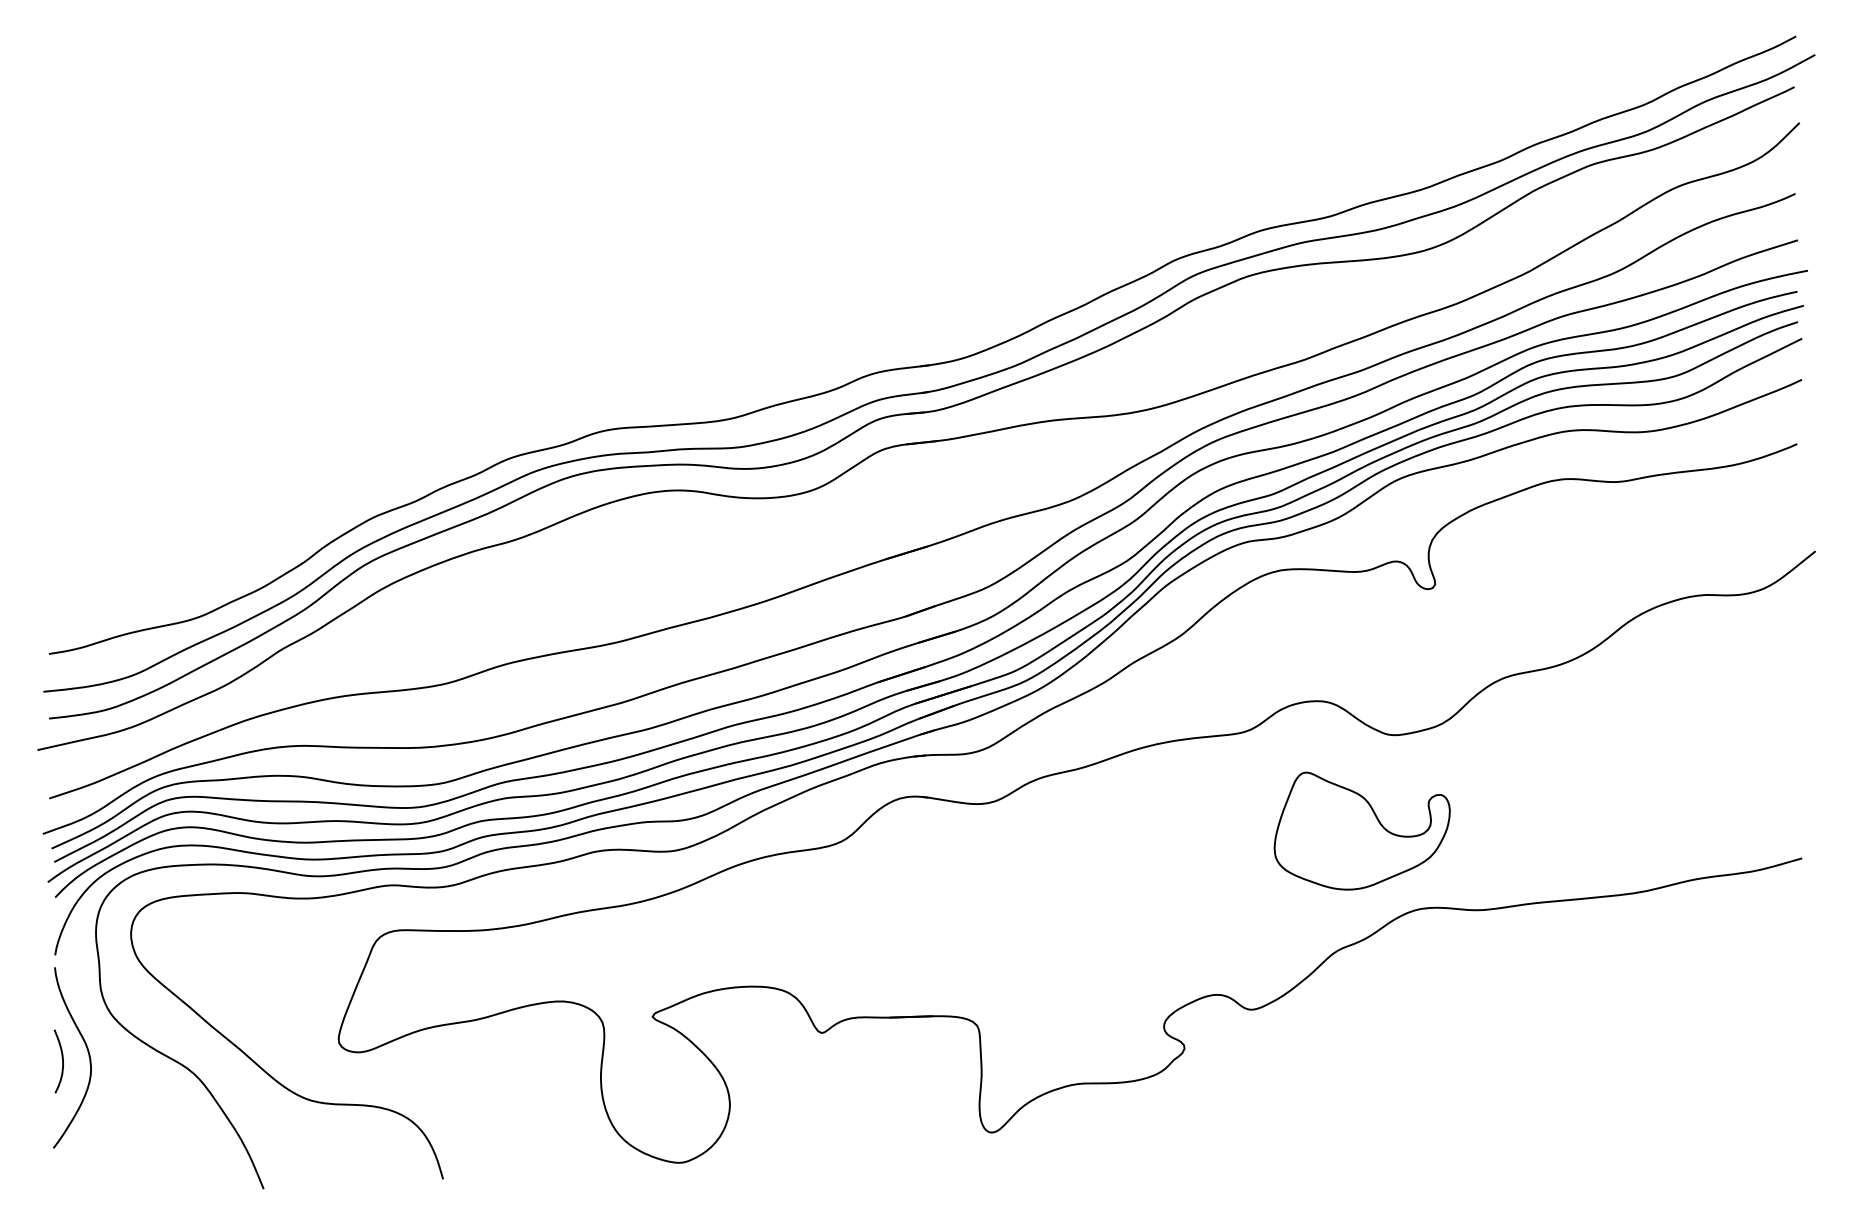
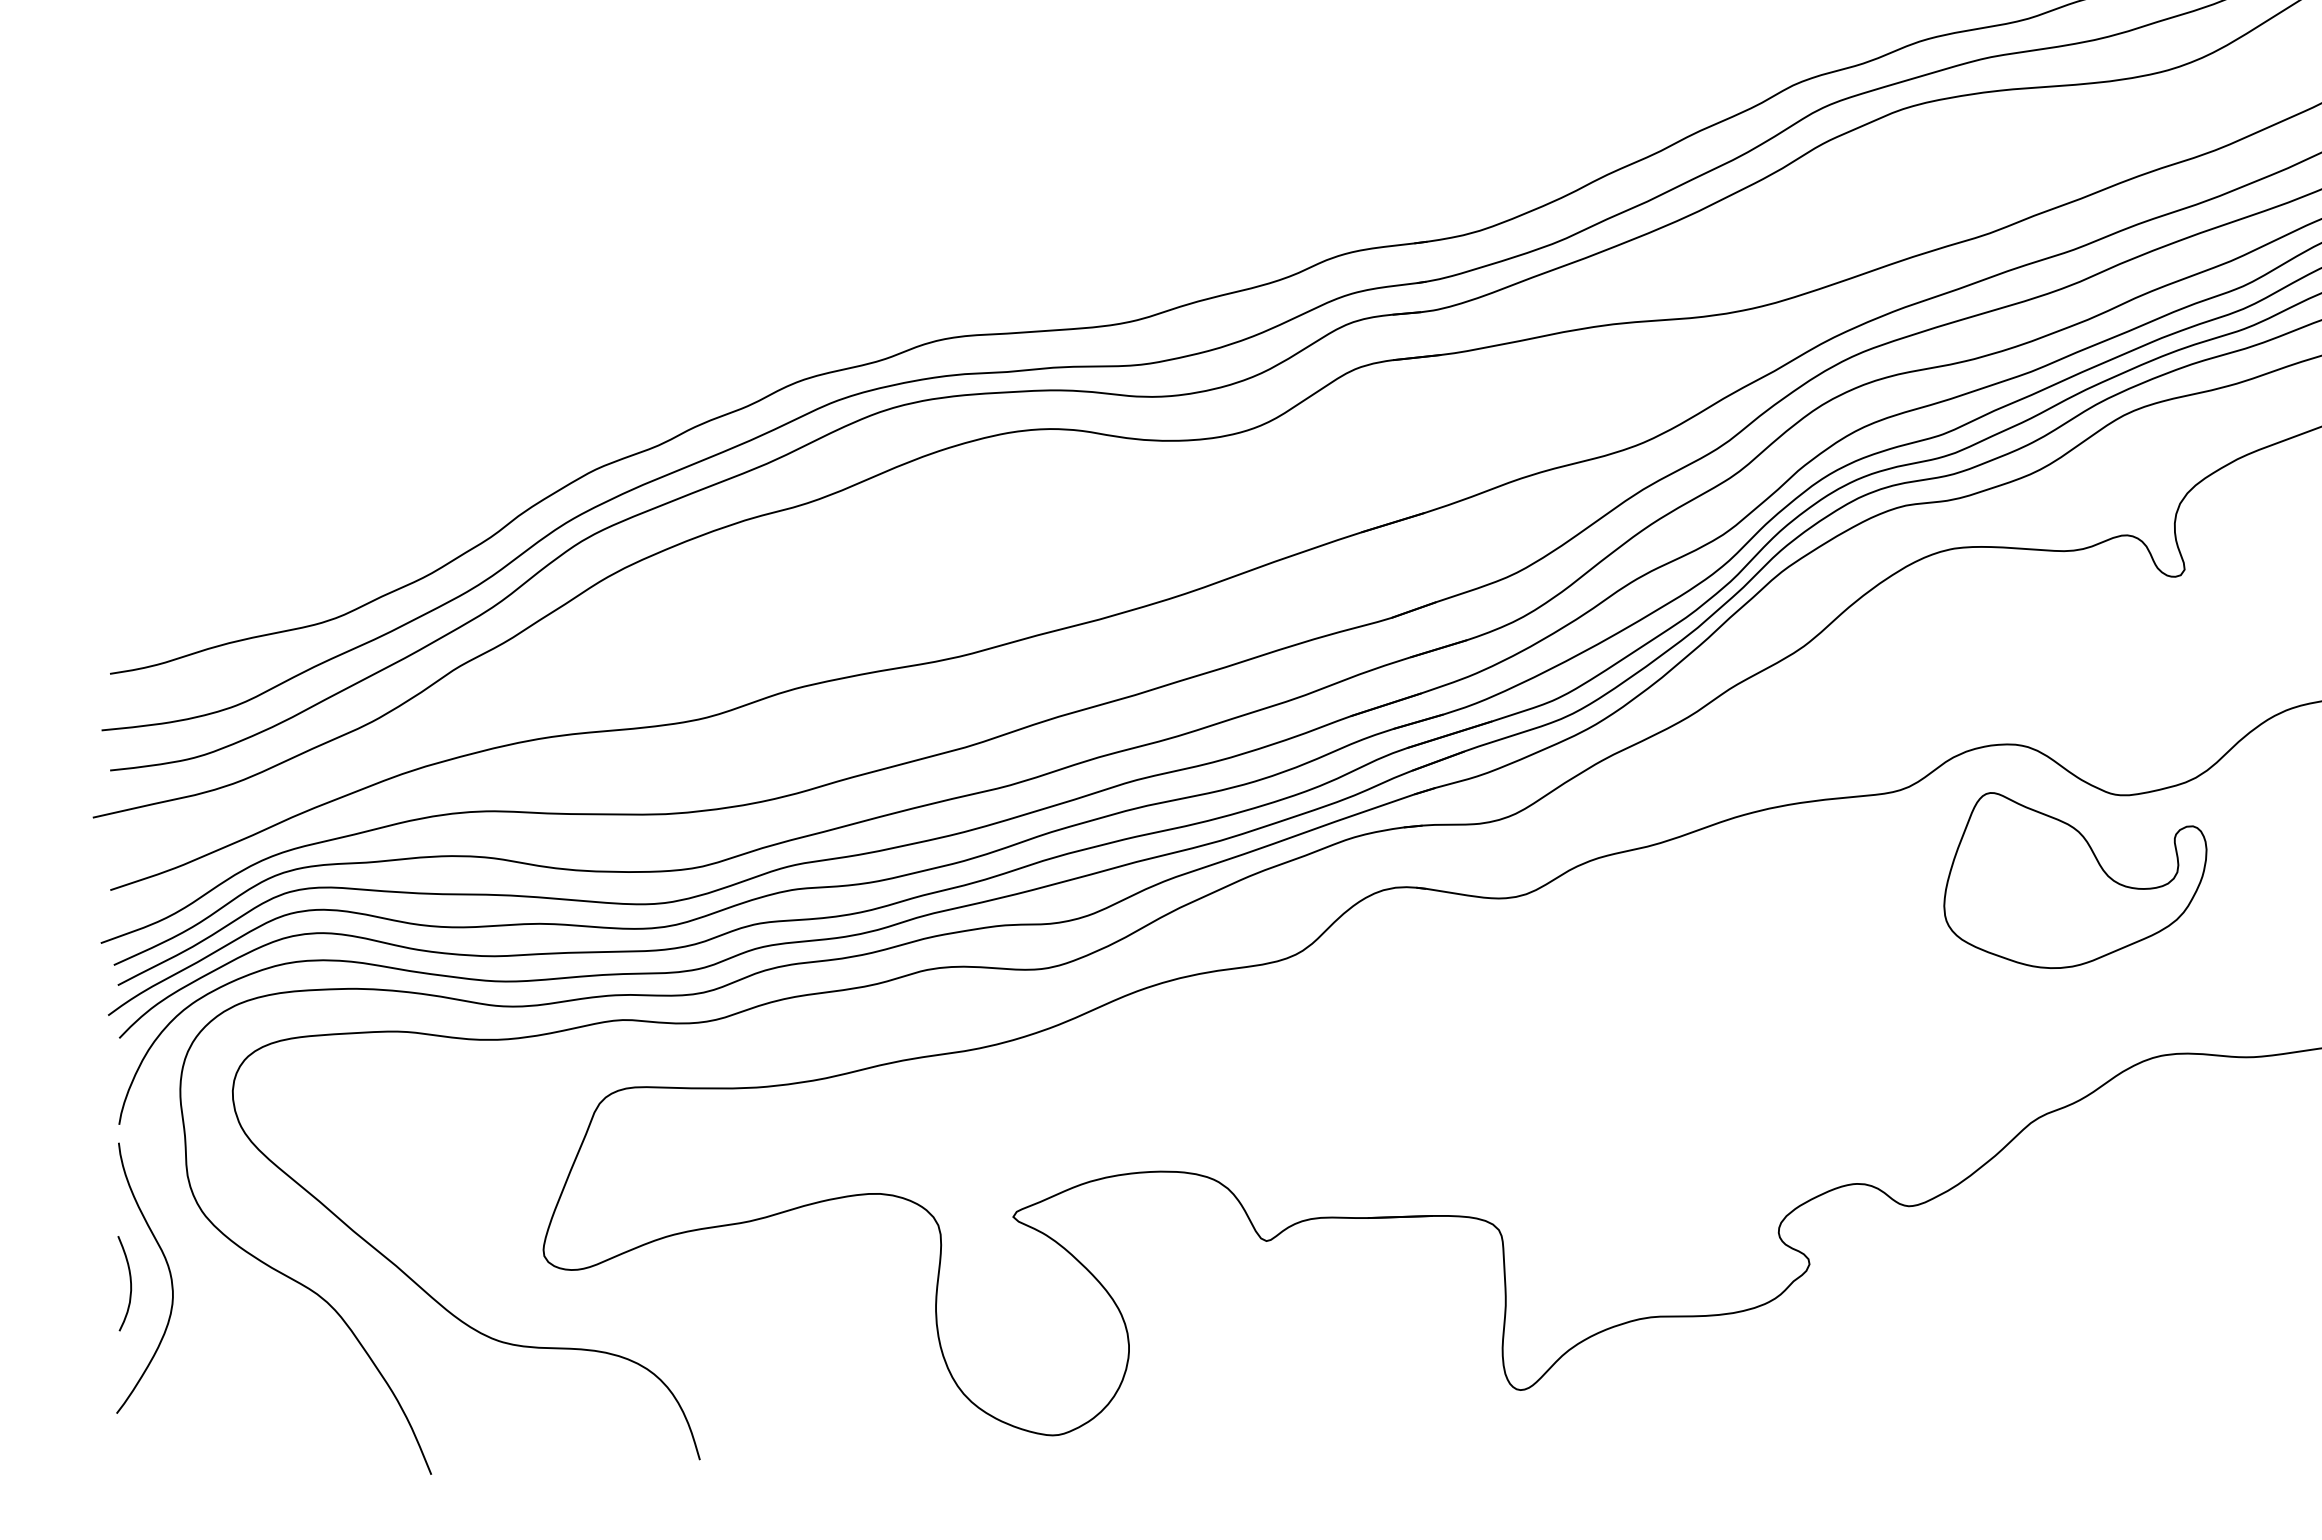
part: (1361, 830) -> (2074, 879), moved

